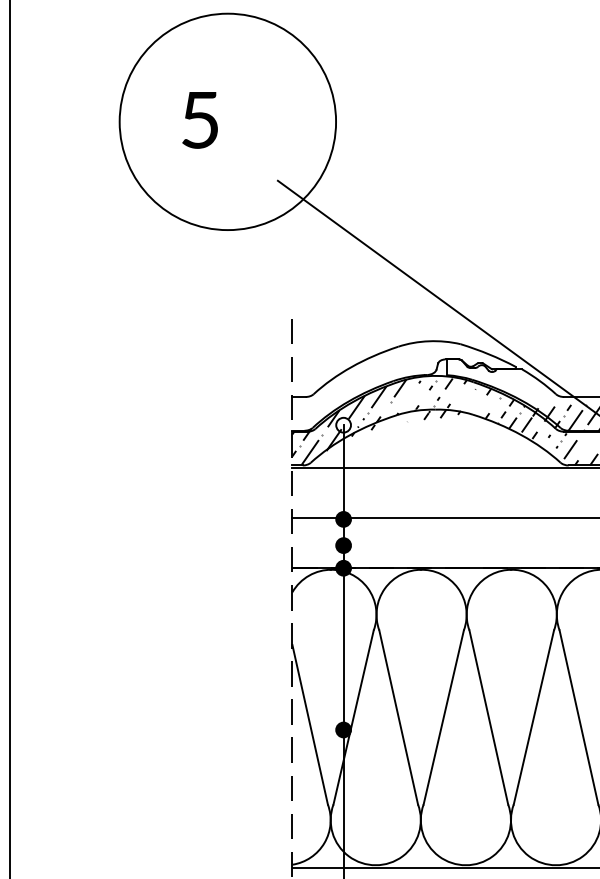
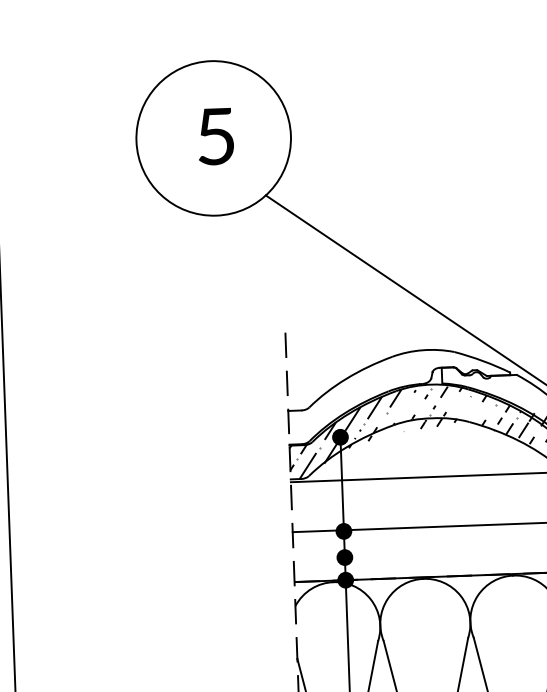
text: (199, 120) -> (215, 136), moved
circle: (227, 121) -> (213, 138), size x0.71
fill: (343, 424) -> (340, 436), added

